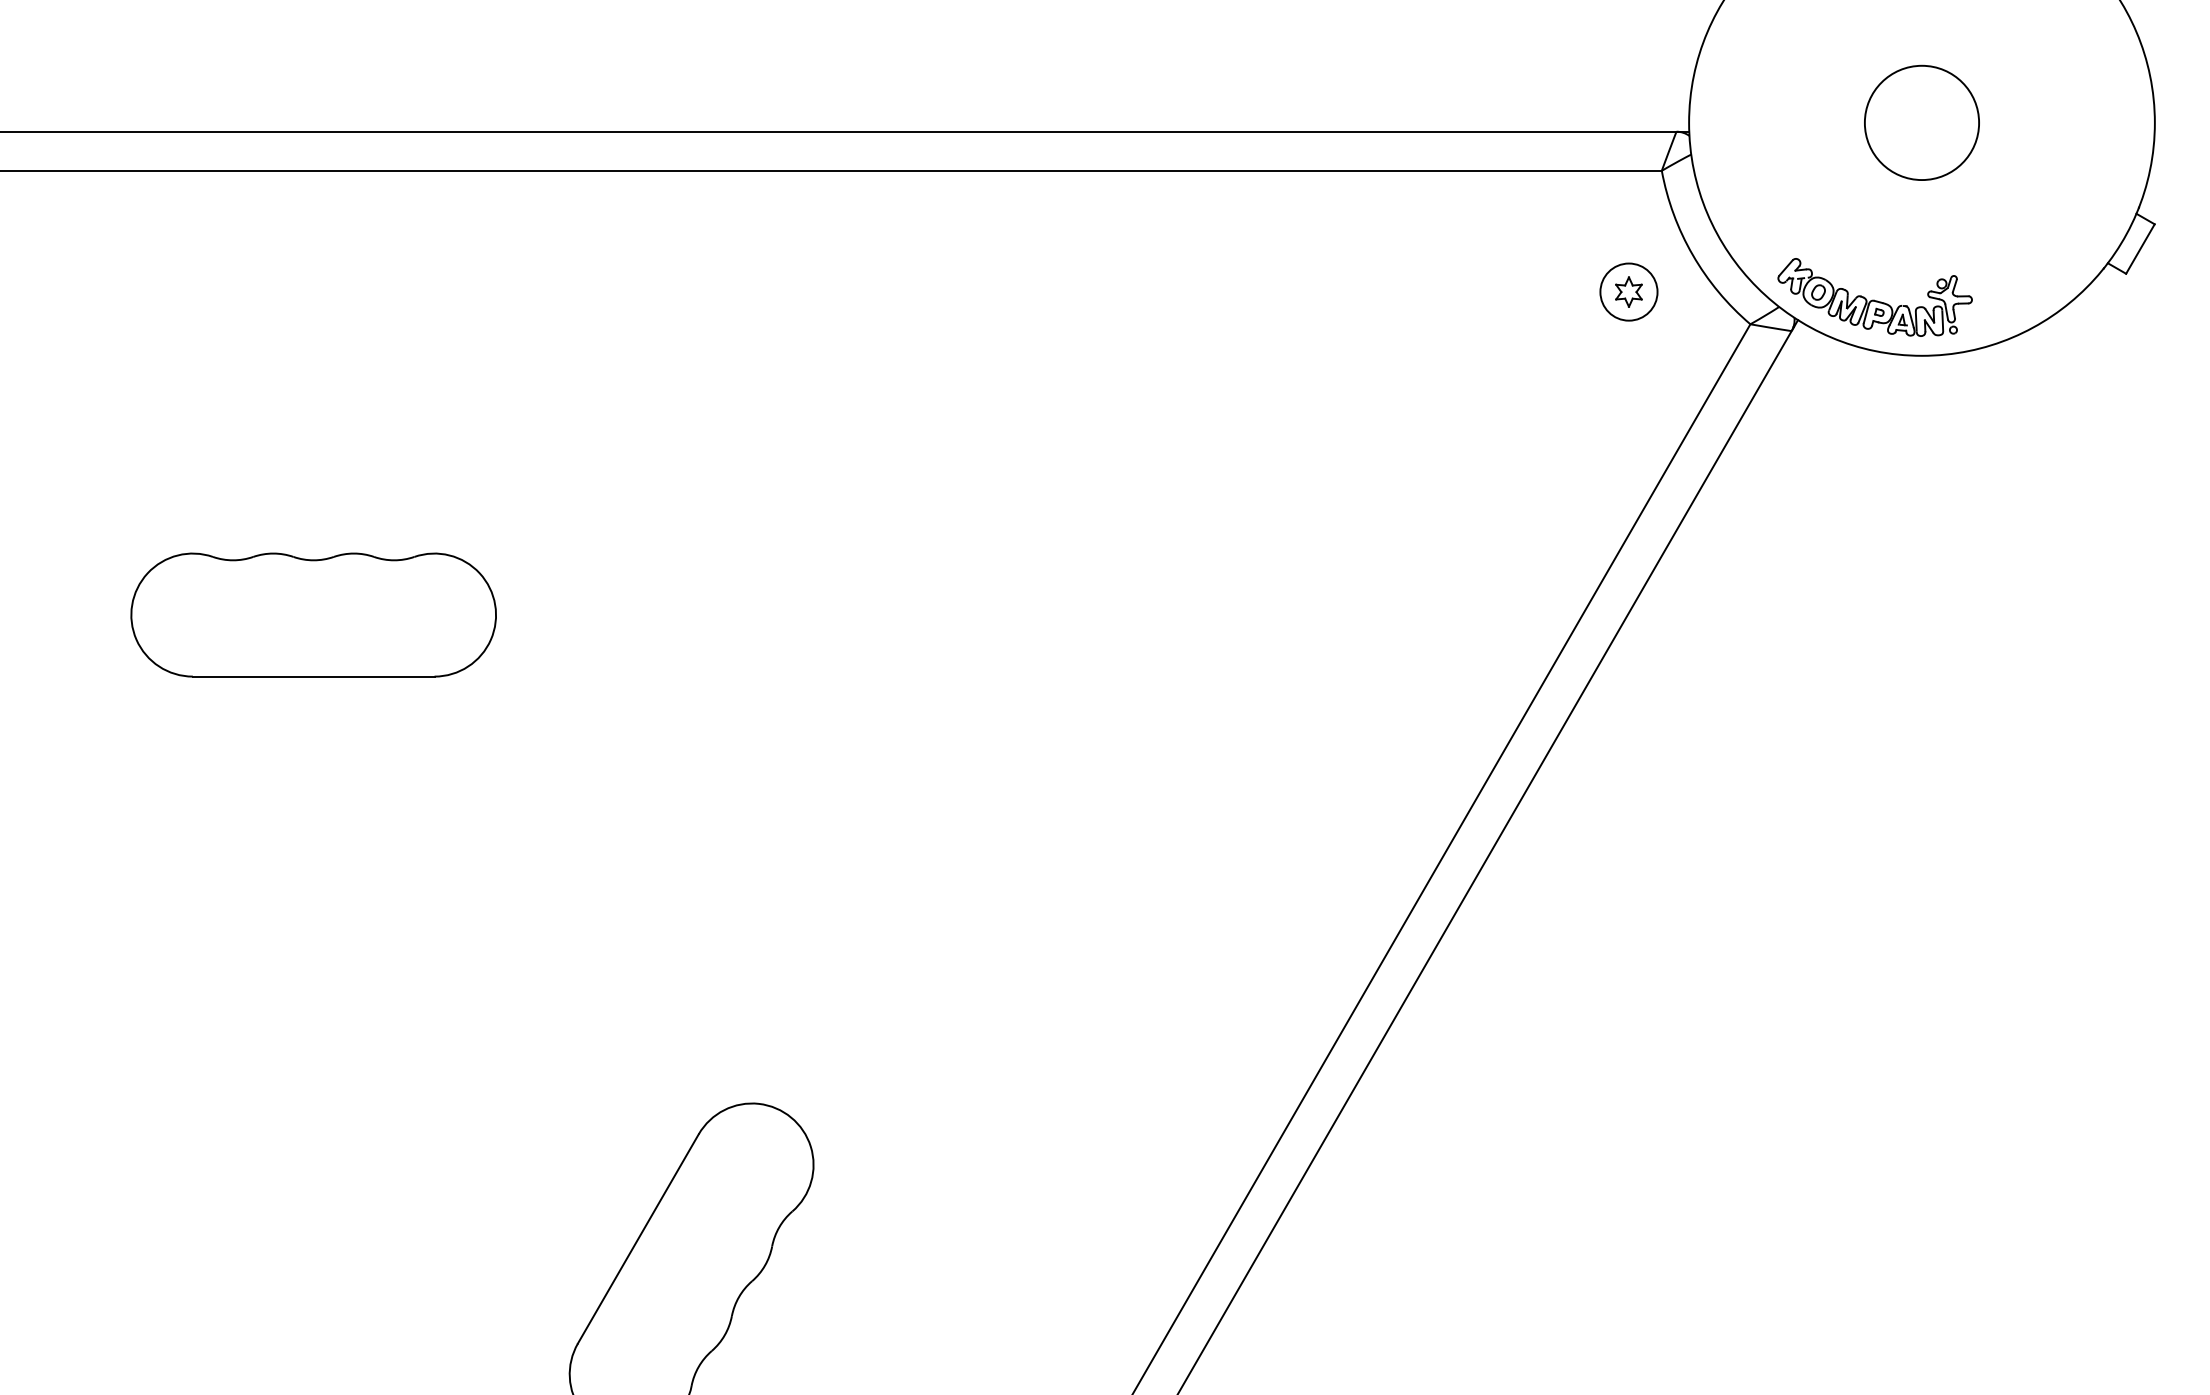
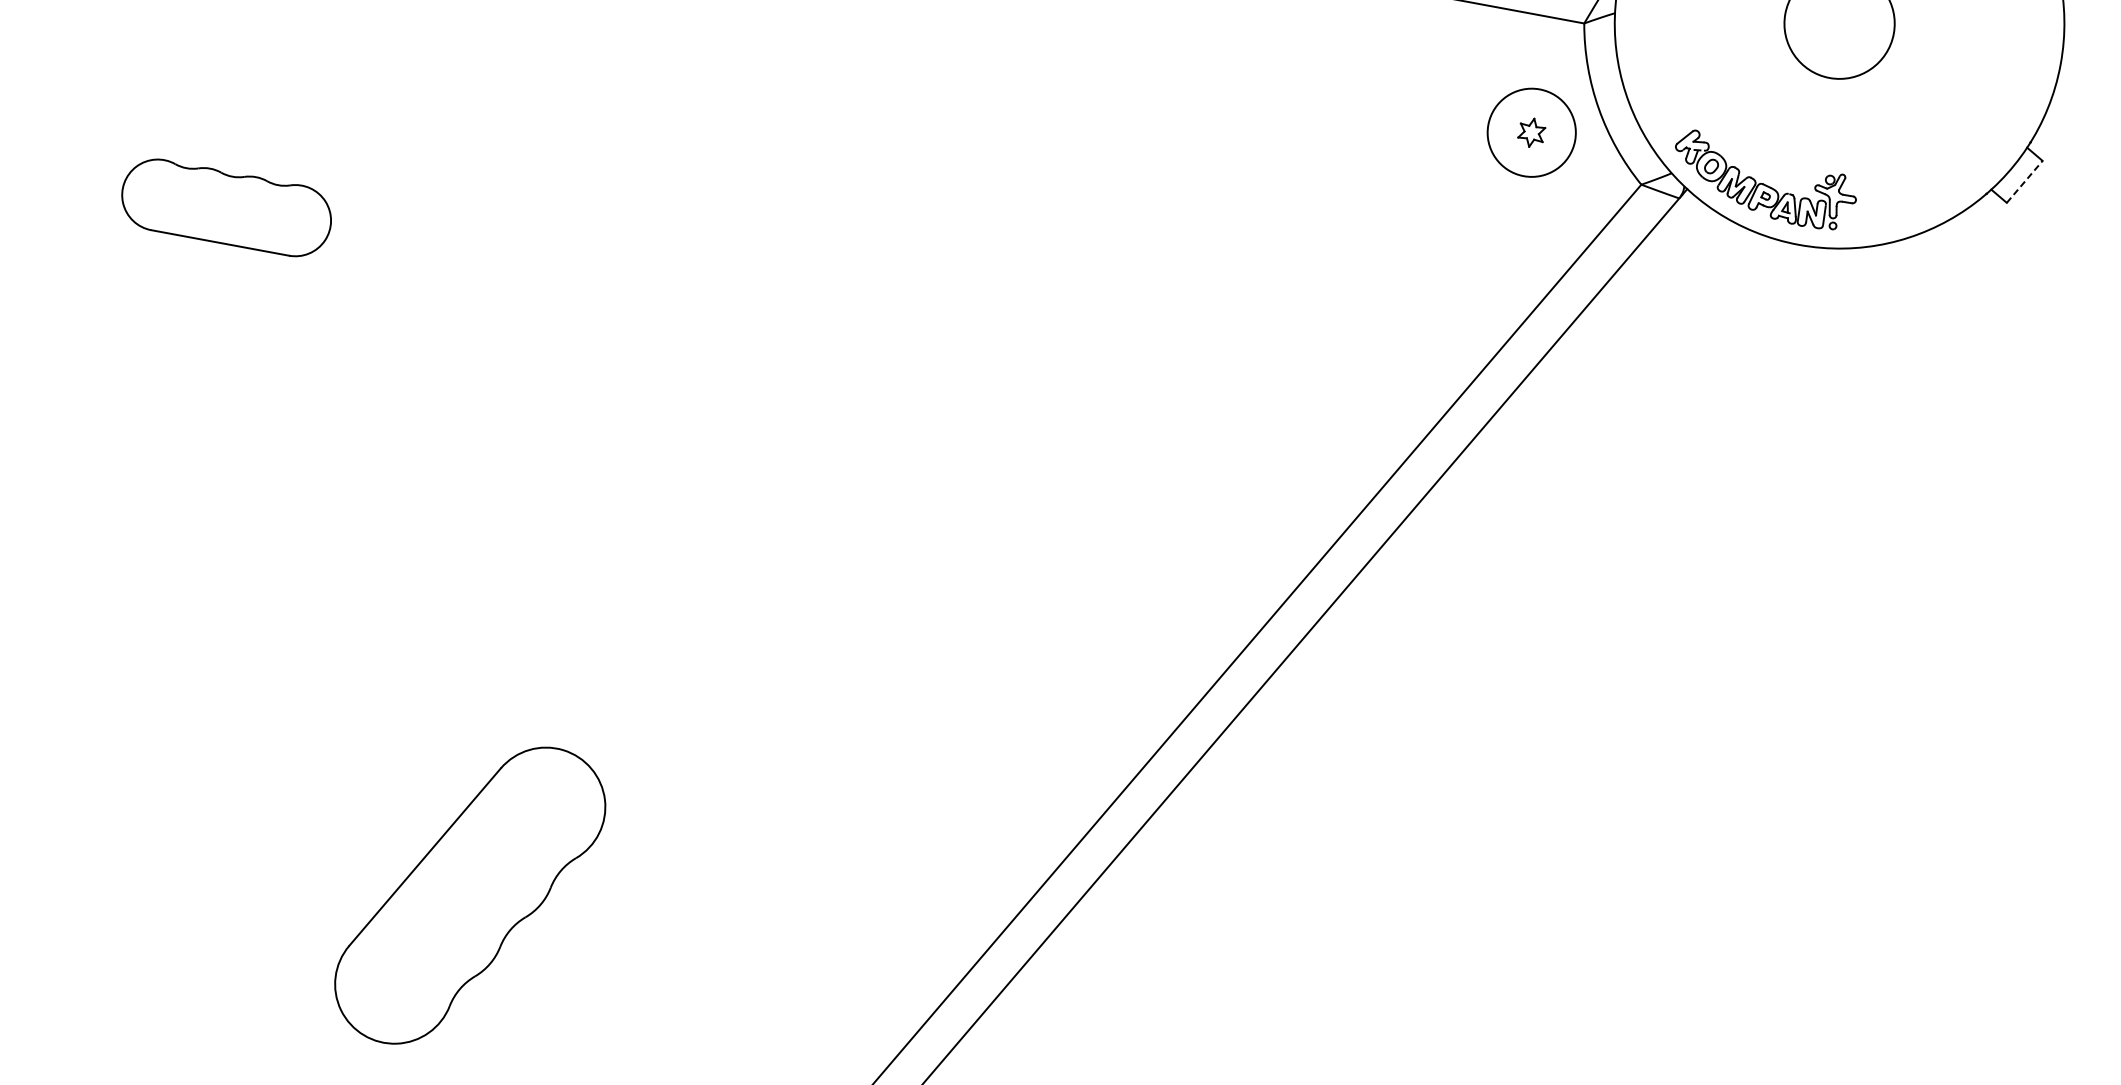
line: (2140, 249) -> (2024, 182), solid -> dashed
circle: (1628, 291) -> (1531, 132), size x1.6
part: (313, 614) -> (226, 207), size x0.6

